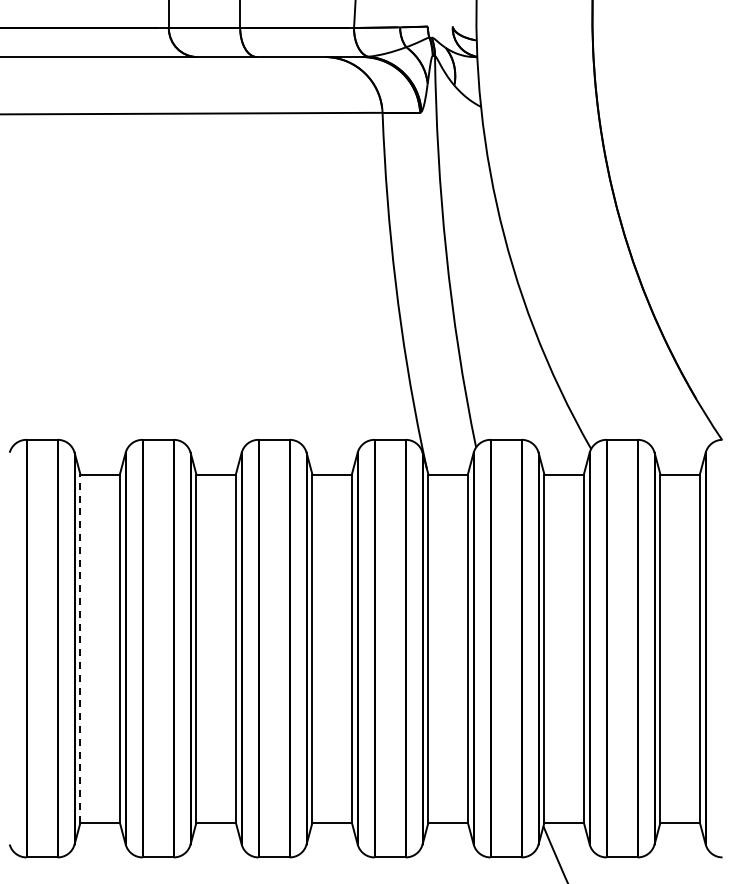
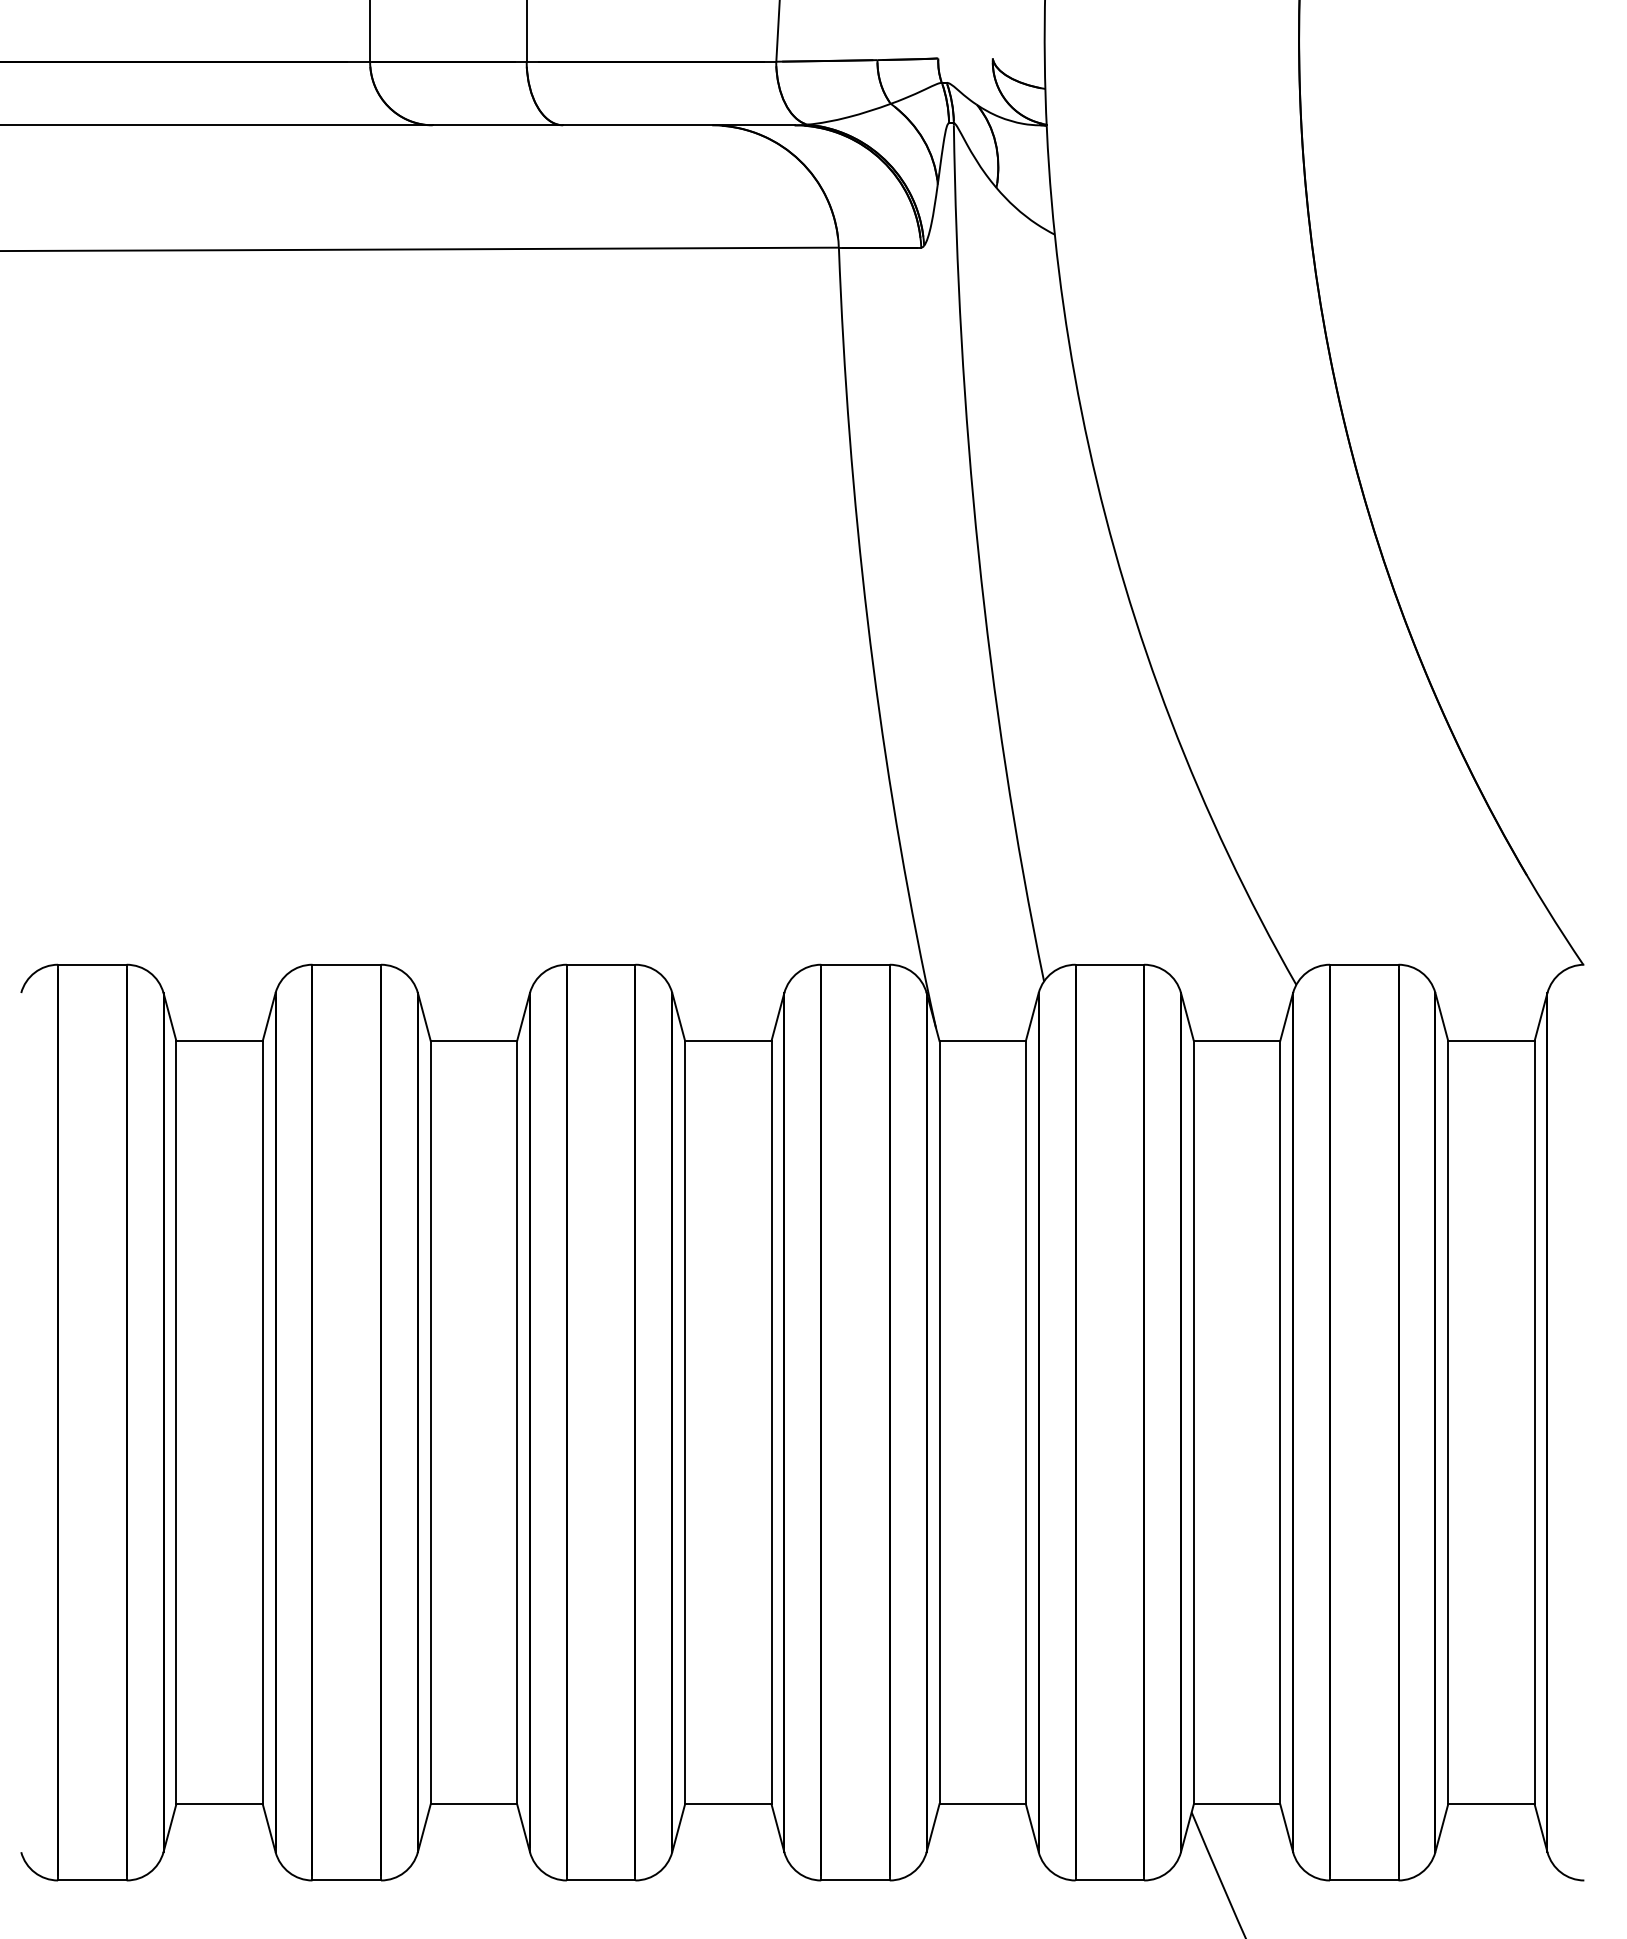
line: (80, 648) -> (176, 1422), dashed -> solid

